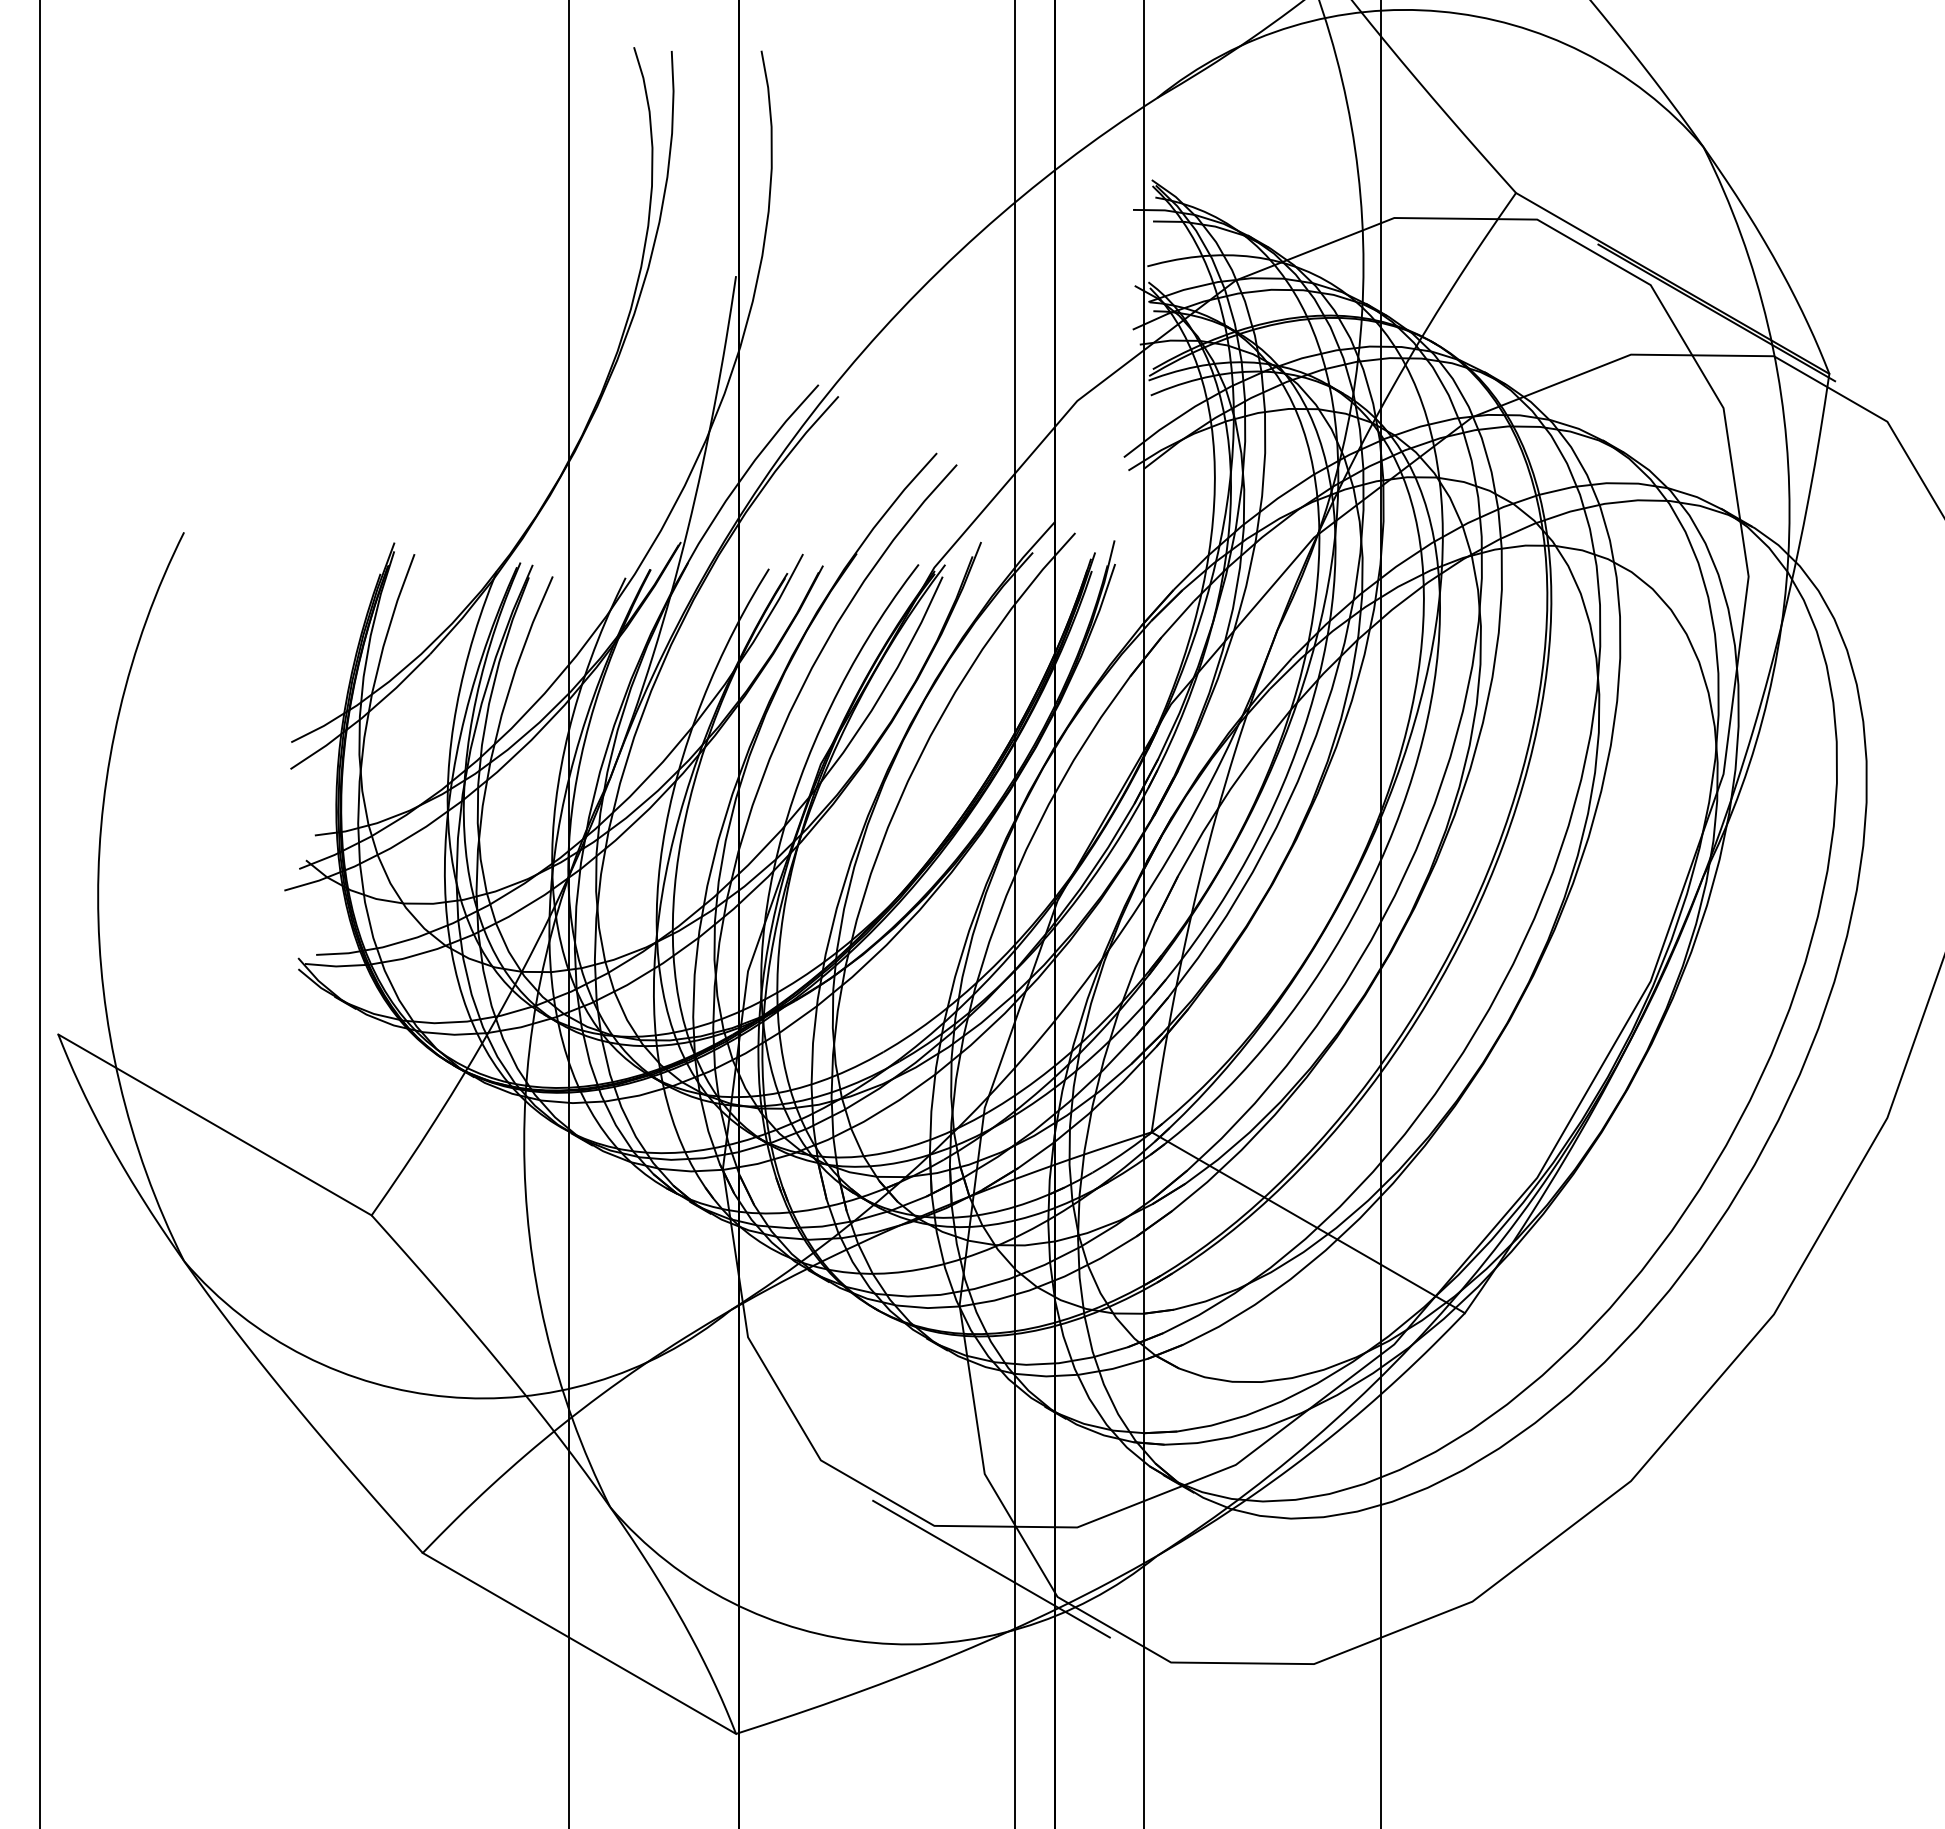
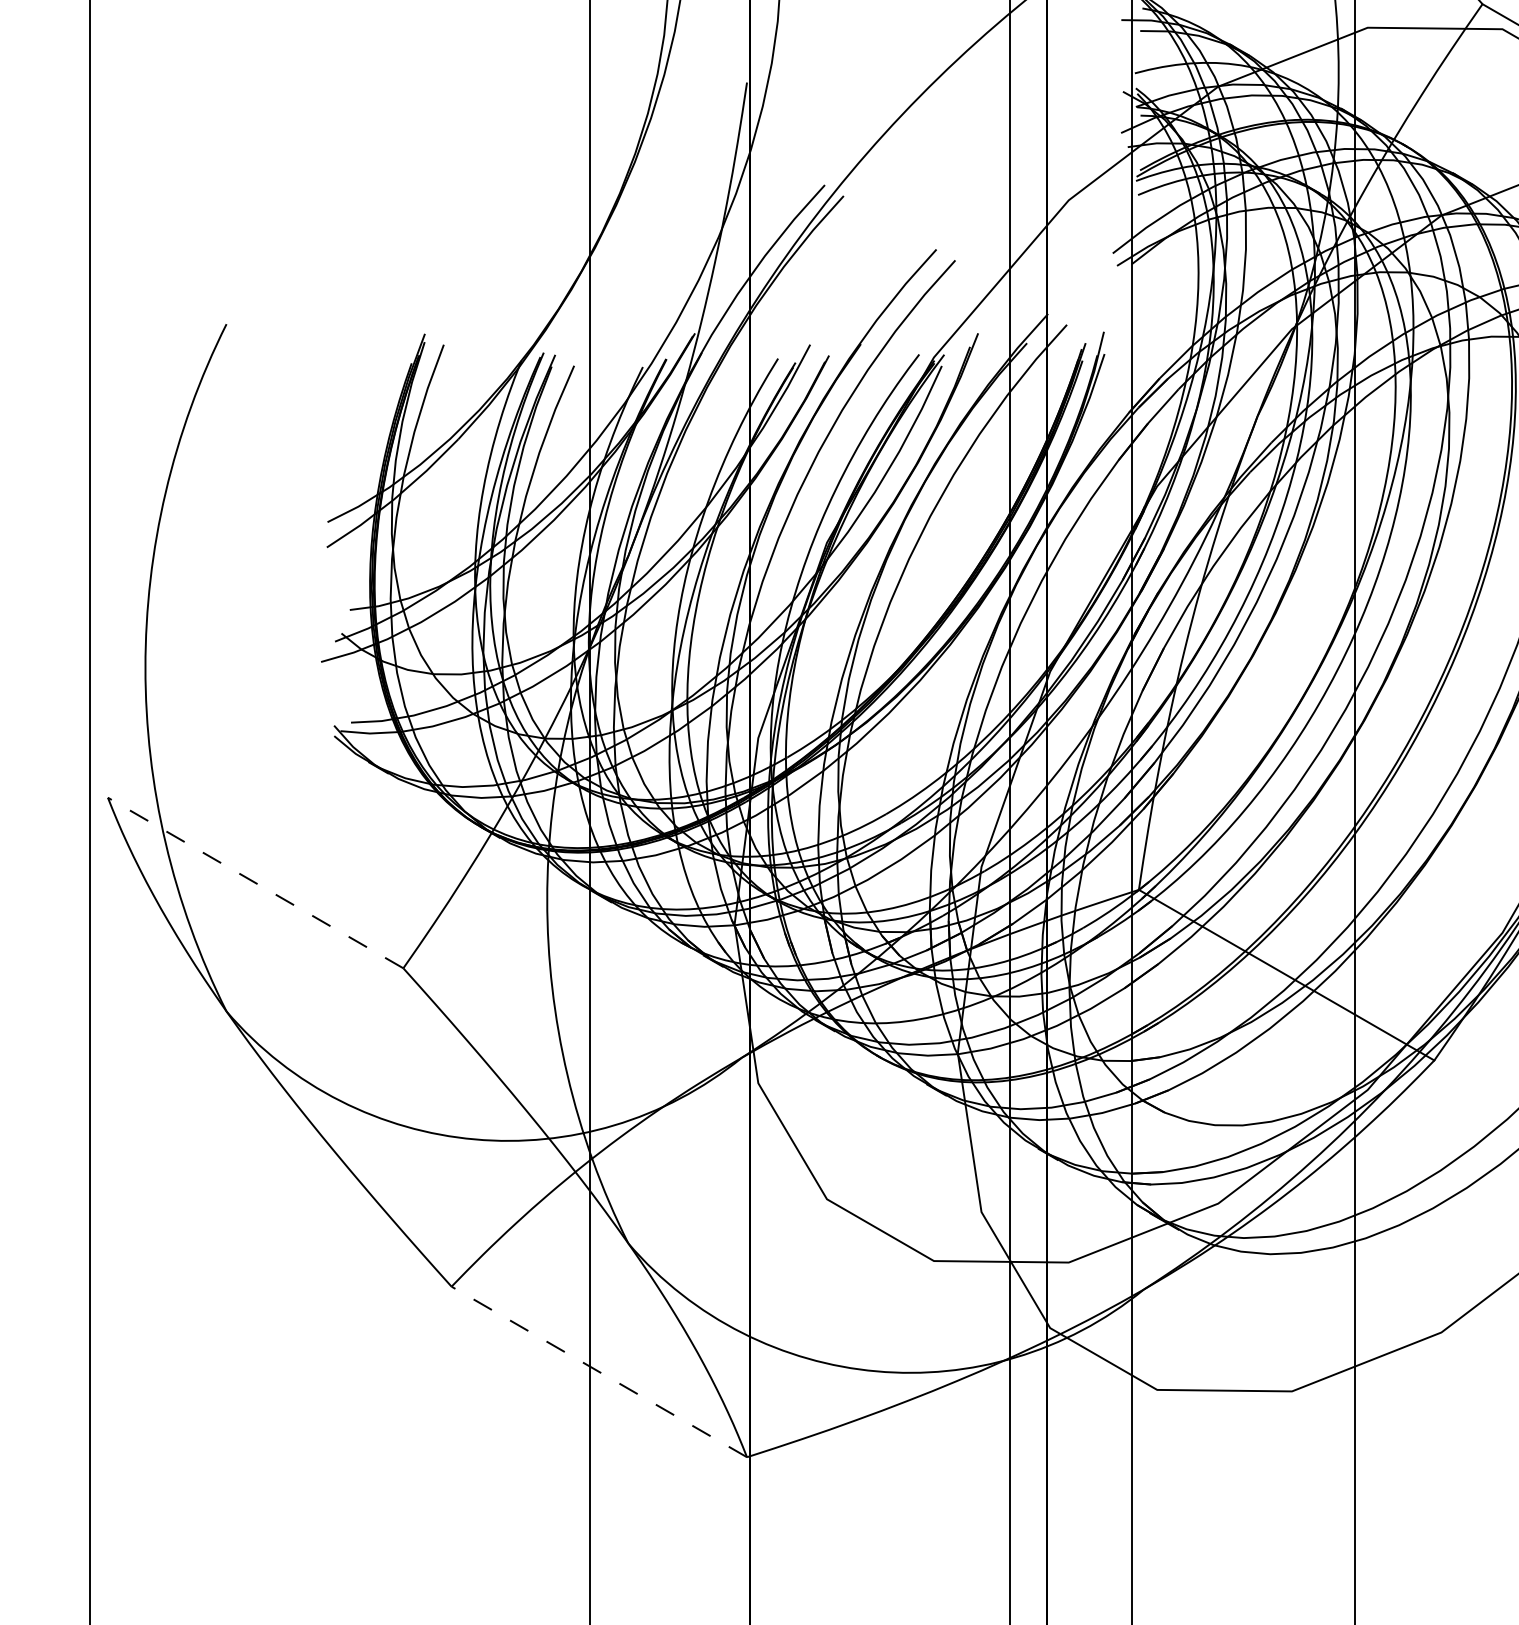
line: (215, 1124) -> (256, 882), solid -> dashed
line: (991, 1568) -> (987, 1301), removed
line: (579, 1643) -> (599, 1371), solid -> dashed

